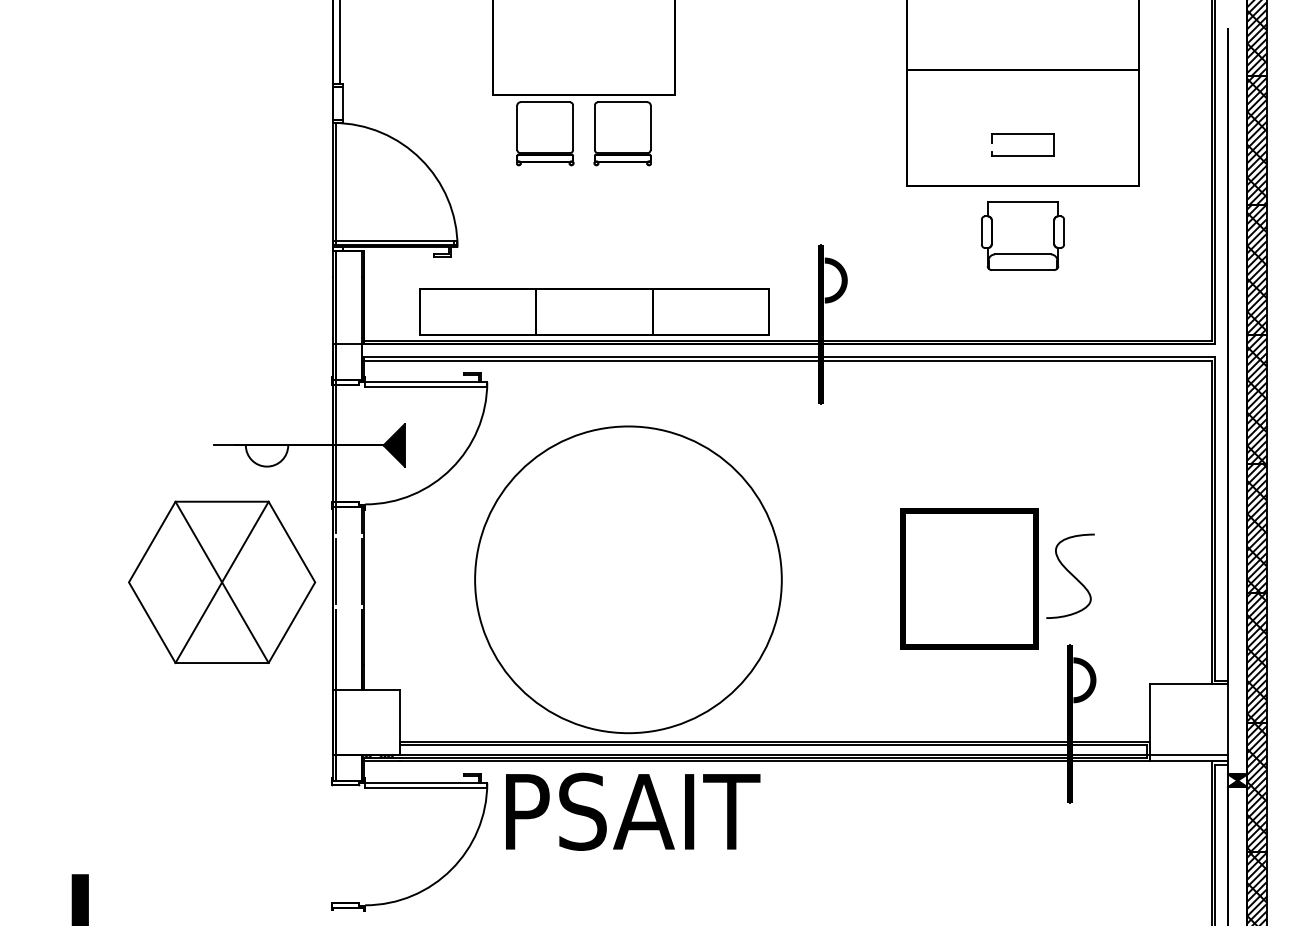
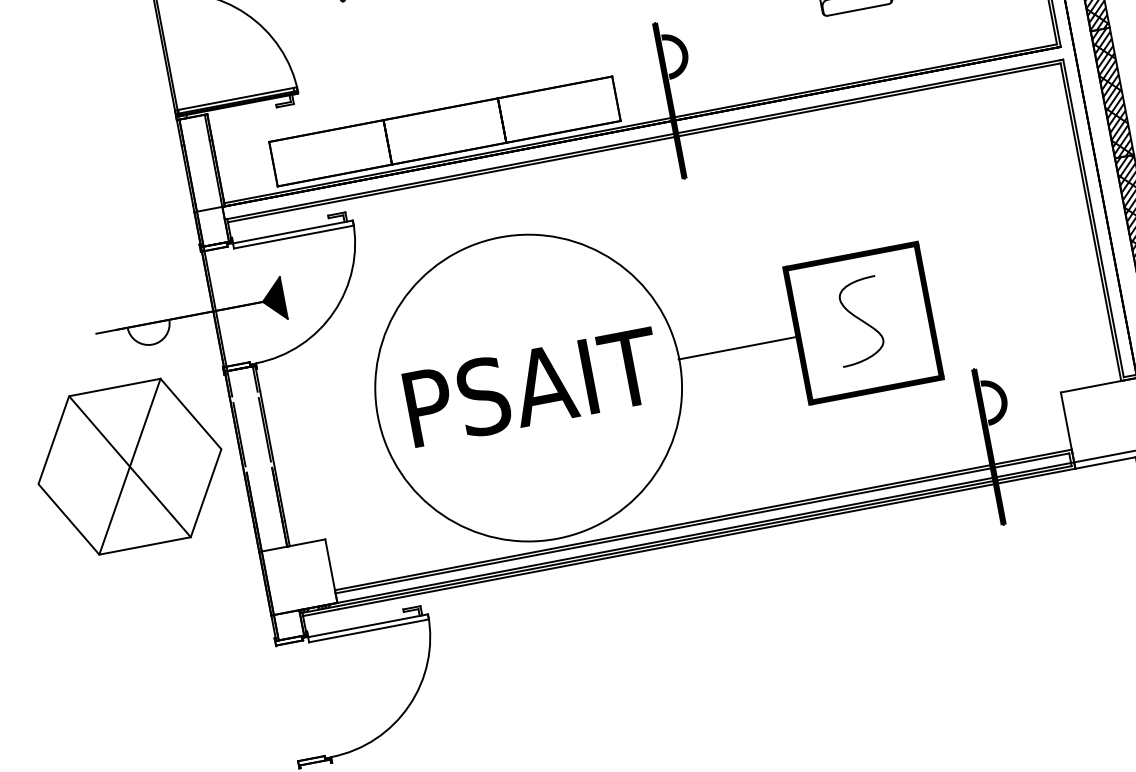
curve: (1070, 574) -> (858, 319), moved
line: (842, 579) -> (738, 347), added
text: (633, 811) -> (533, 386), moved

